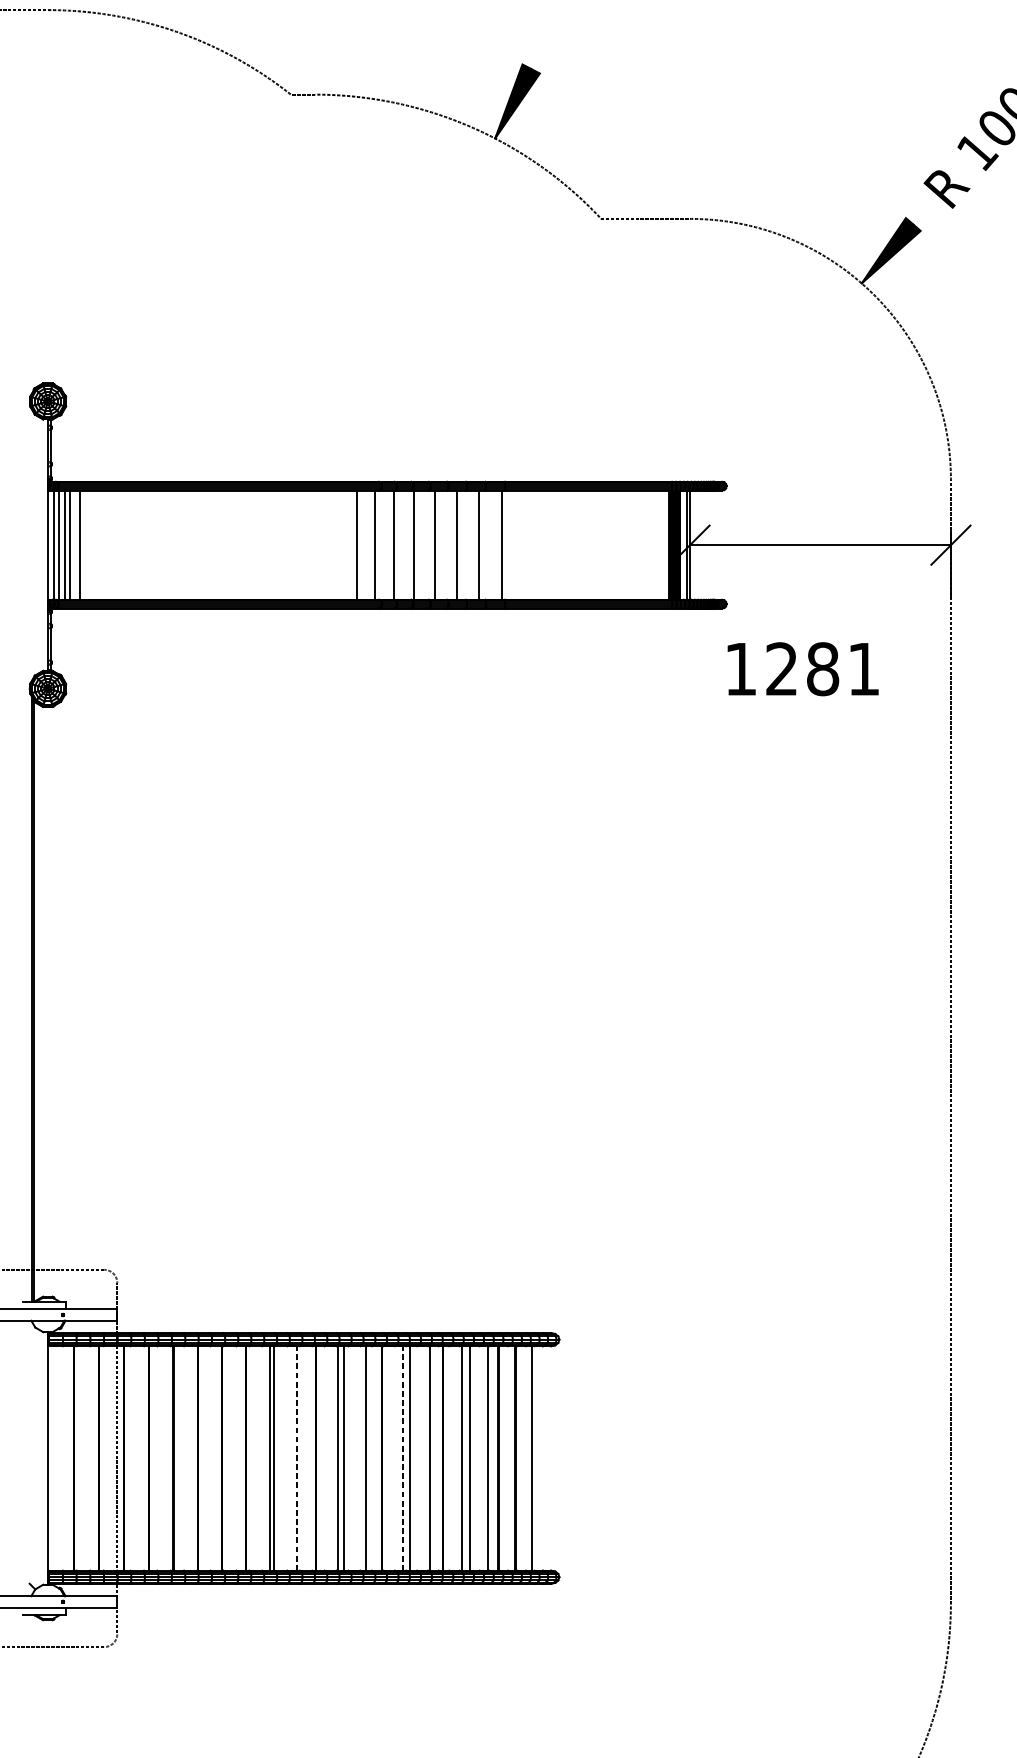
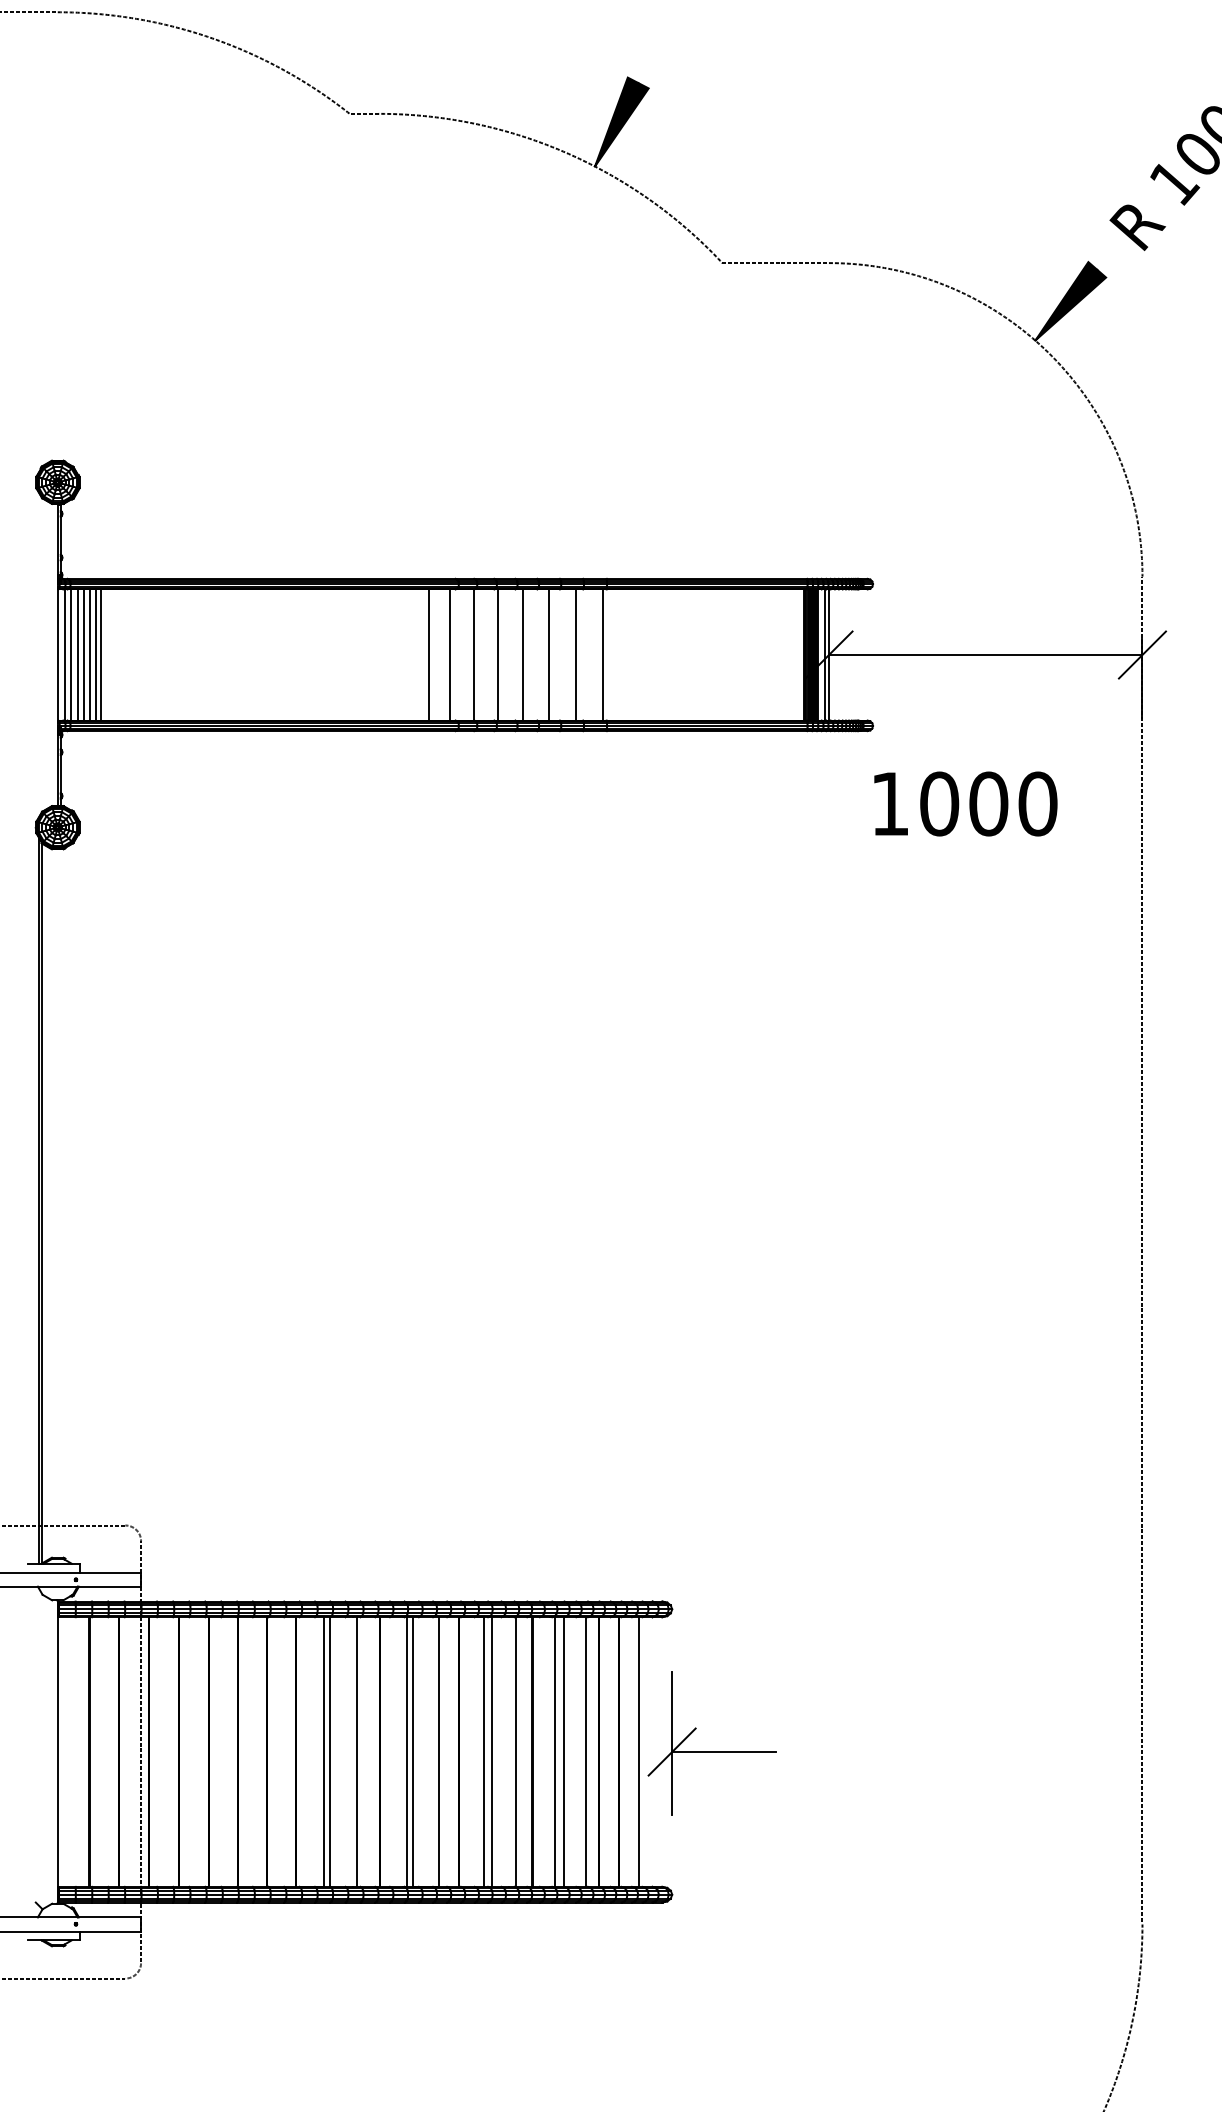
line: (75, 544) -> (90, 654), added
line: (84, 544) -> (101, 654), added
text: (822, 668) -> (988, 803), 1281 -> 1000
line: (297, 1458) -> (357, 1752), dashed -> solid
line: (403, 1458) -> (484, 1752), dashed -> solid
part: (592, 1458) -> (711, 1751), added

